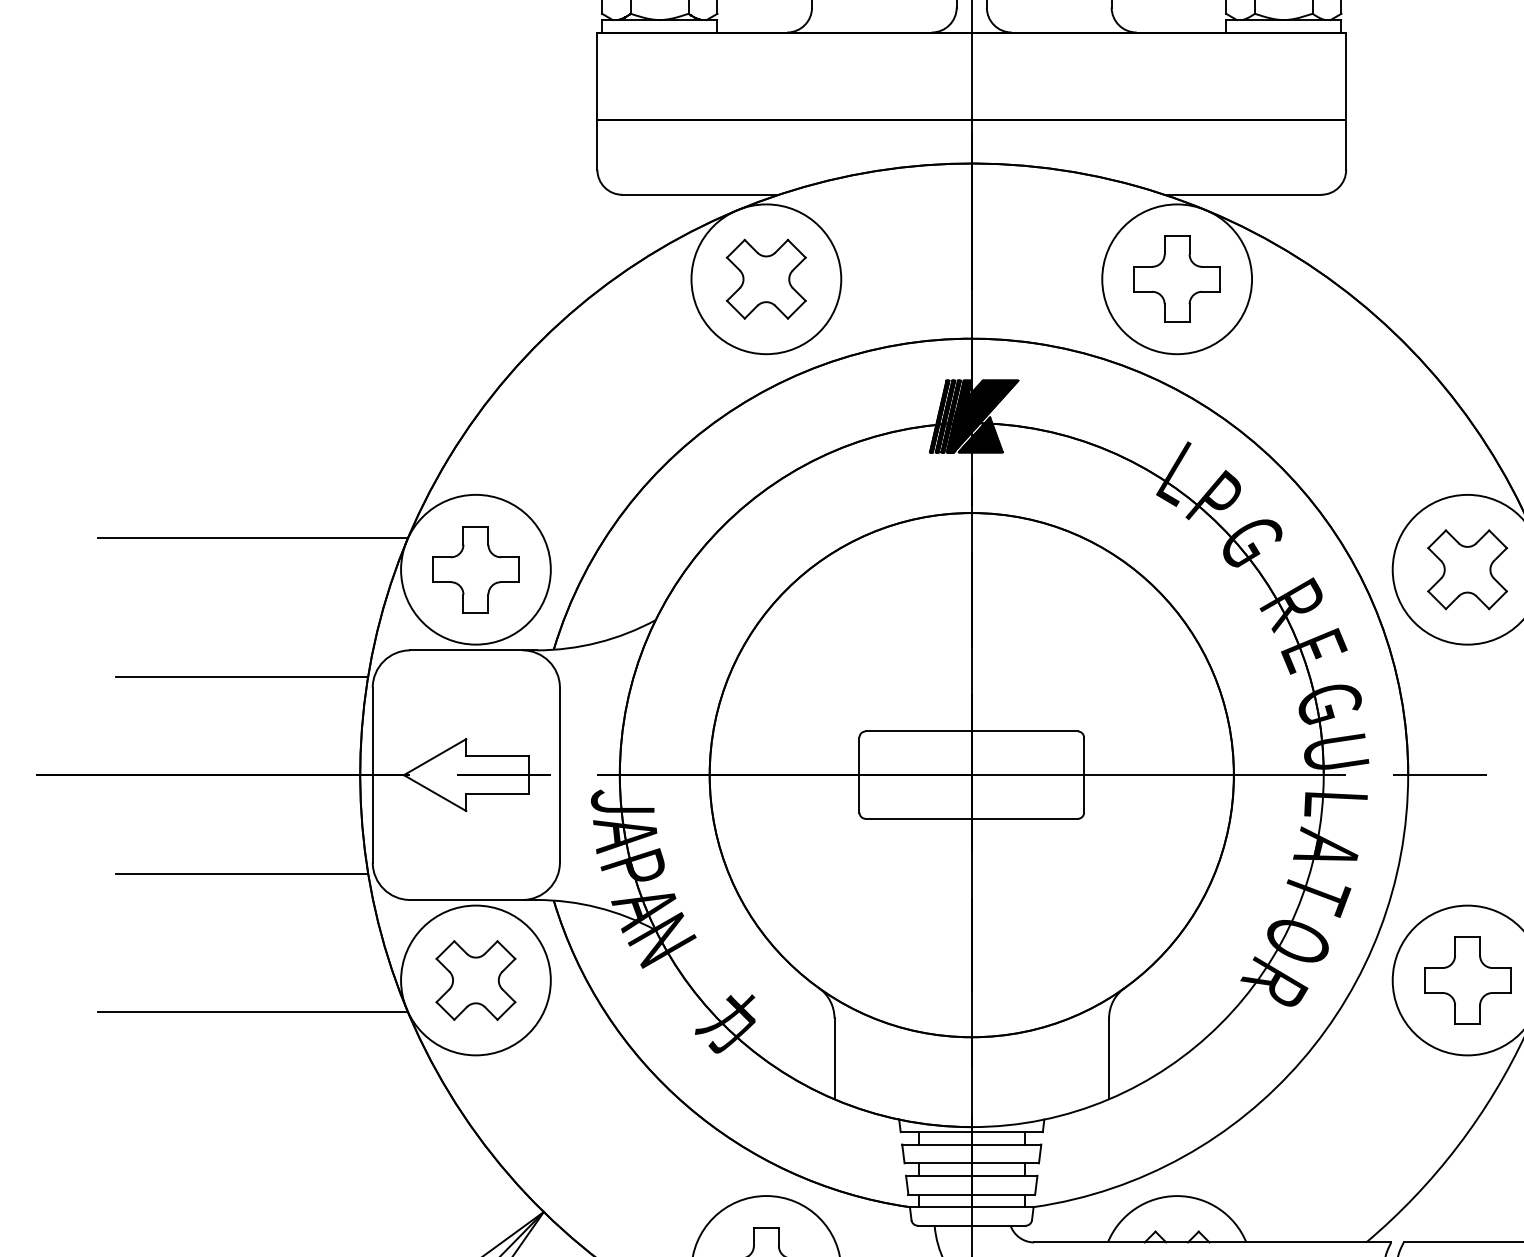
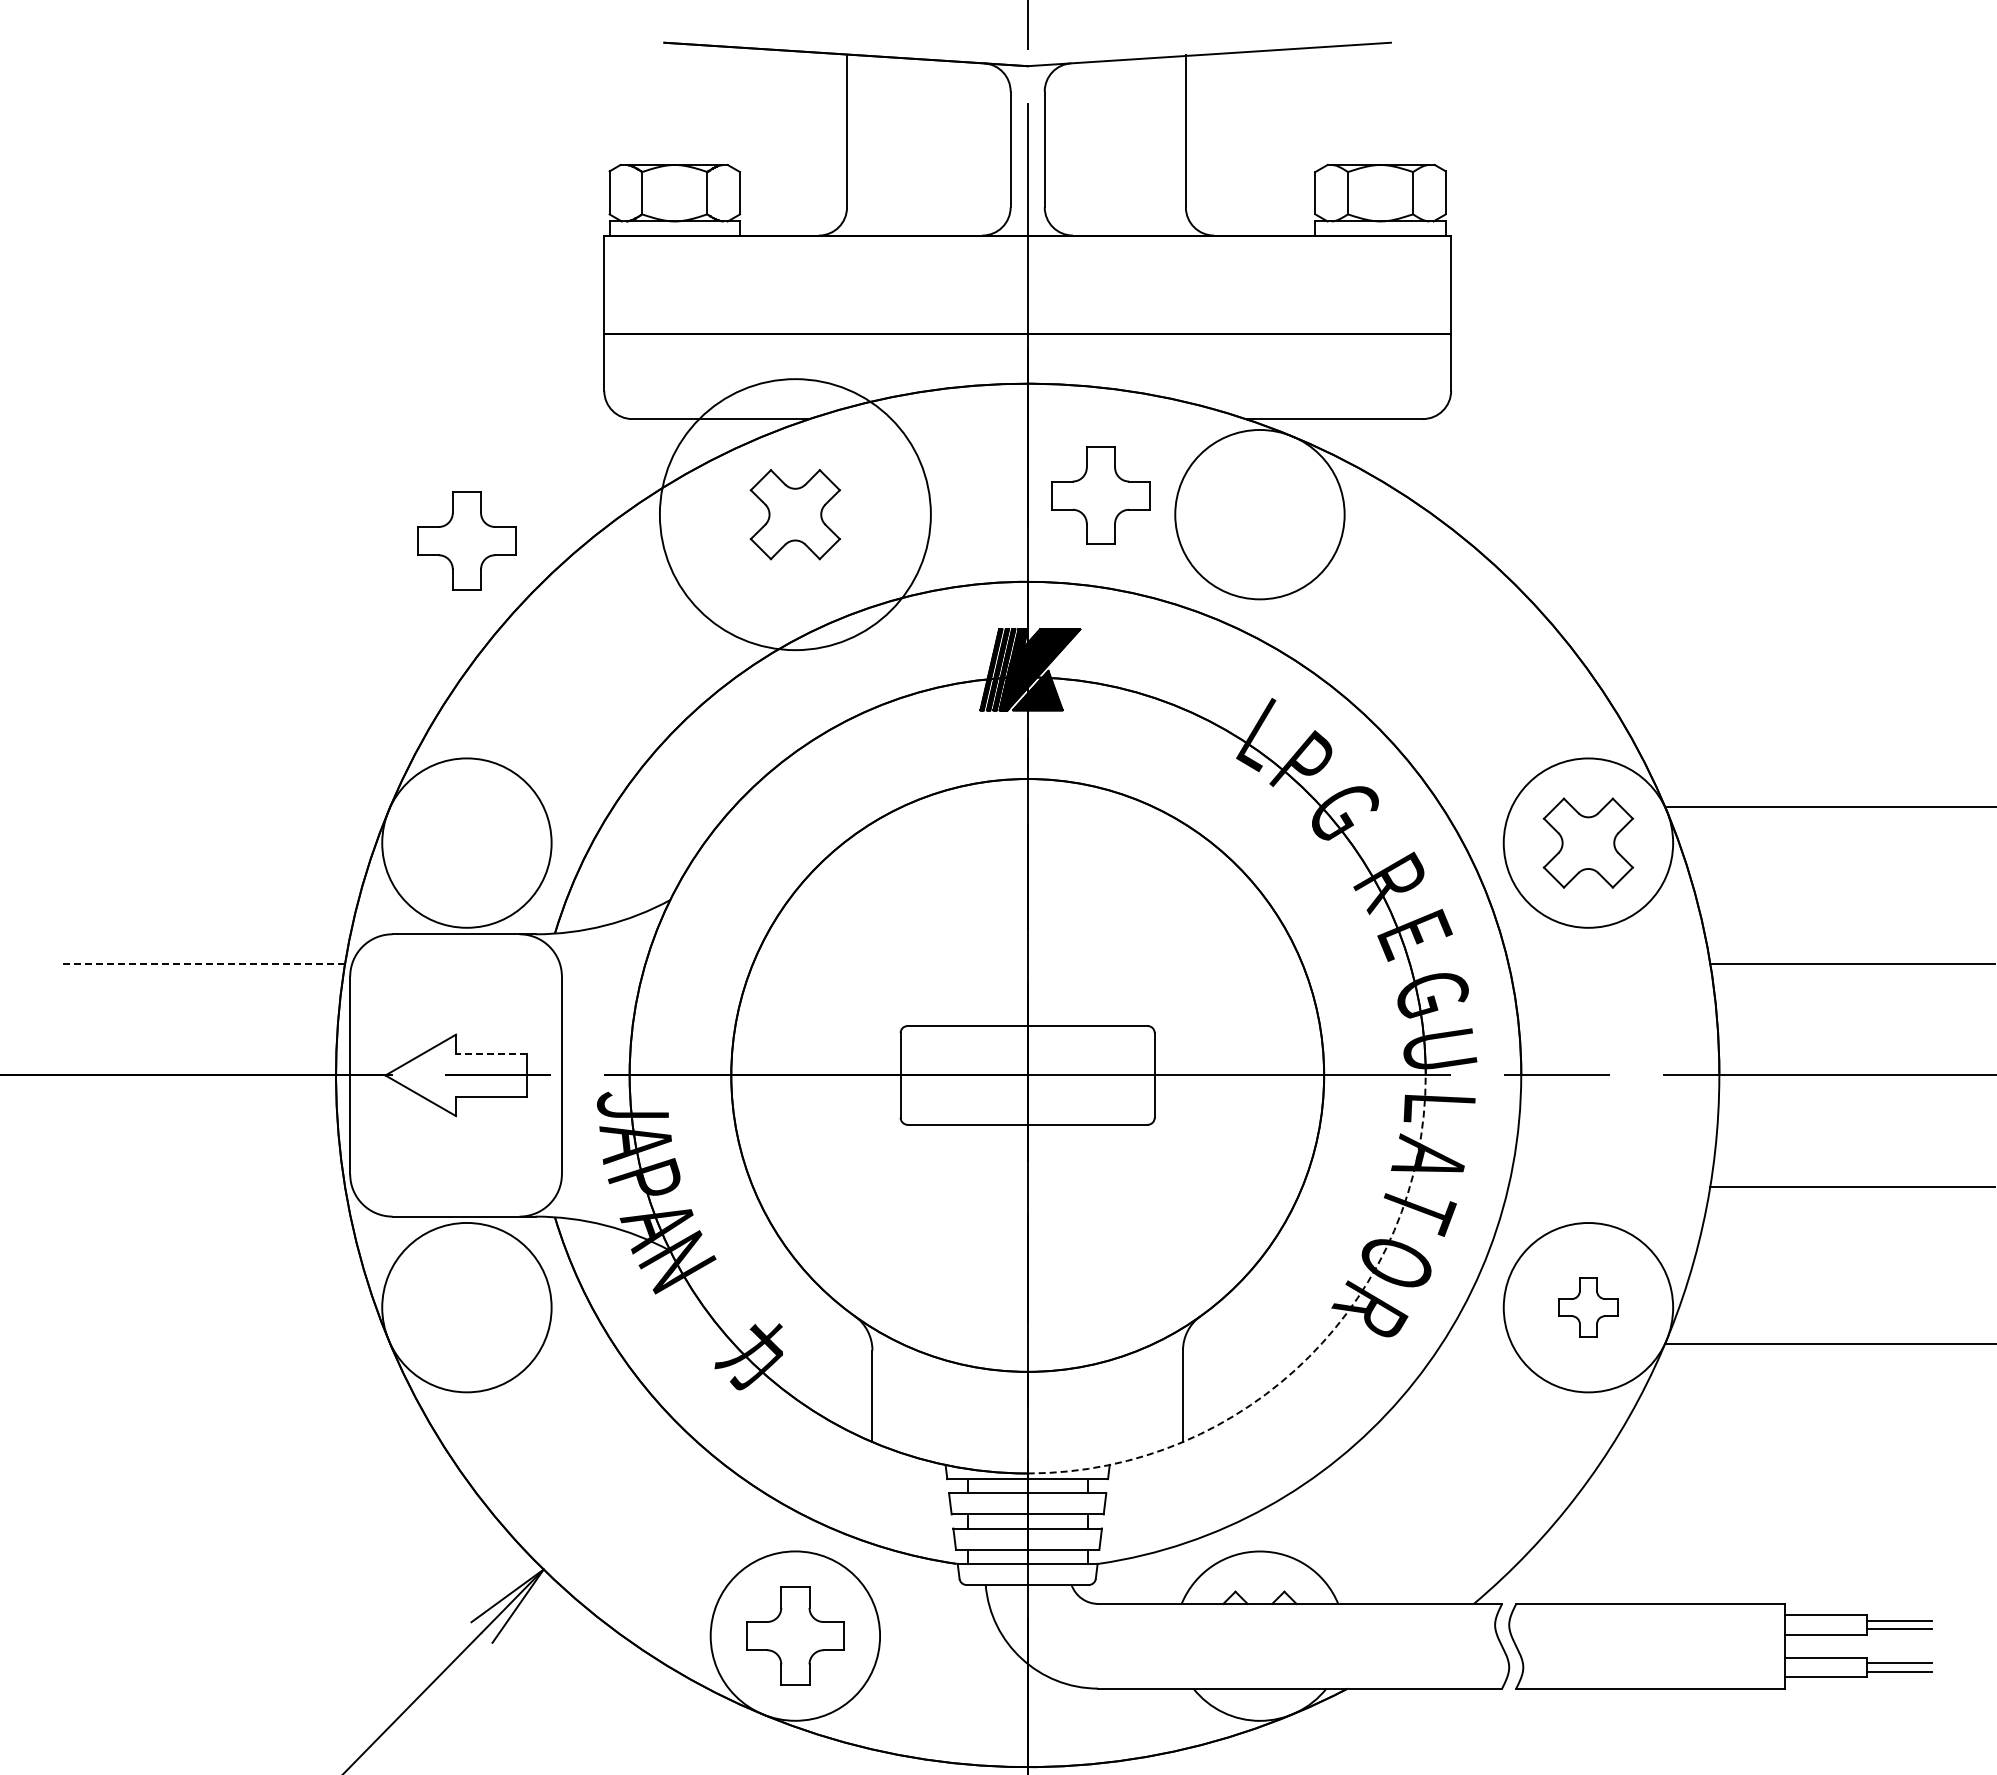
circle: (766, 279) -> (795, 514), size x1.6
part: (1176, 279) -> (1100, 495), moved
line: (252, 538) -> (214, 807), removed
part: (475, 569) -> (466, 540), moved
line: (242, 676) -> (202, 963), solid -> dashed
line: (496, 756) -> (490, 1054), solid -> dashed
line: (242, 873) -> (202, 1186), removed
part: (475, 980) -> (466, 1307), removed
part: (1467, 980) -> (1588, 1307), size x0.6
line: (252, 1012) -> (214, 1343), removed
arc: (1220, 1023) -> (1309, 1356), solid -> dashed

